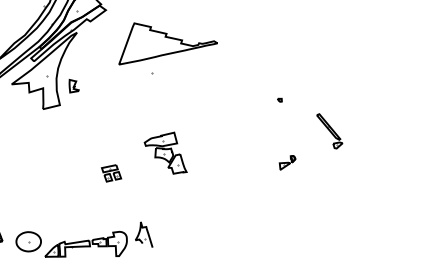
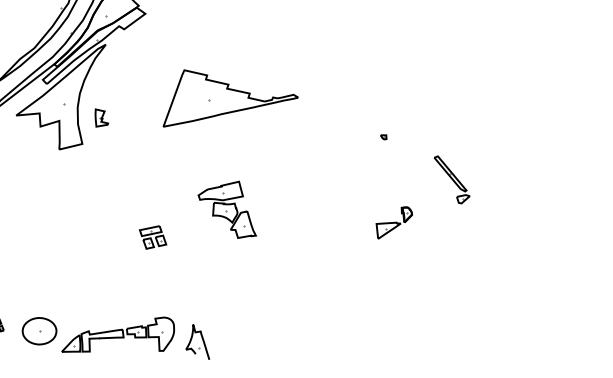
part: (167, 43) -> (229, 97), moved
part: (287, 162) -> (394, 222), size x1.67
part: (144, 234) -> (198, 341), moved

